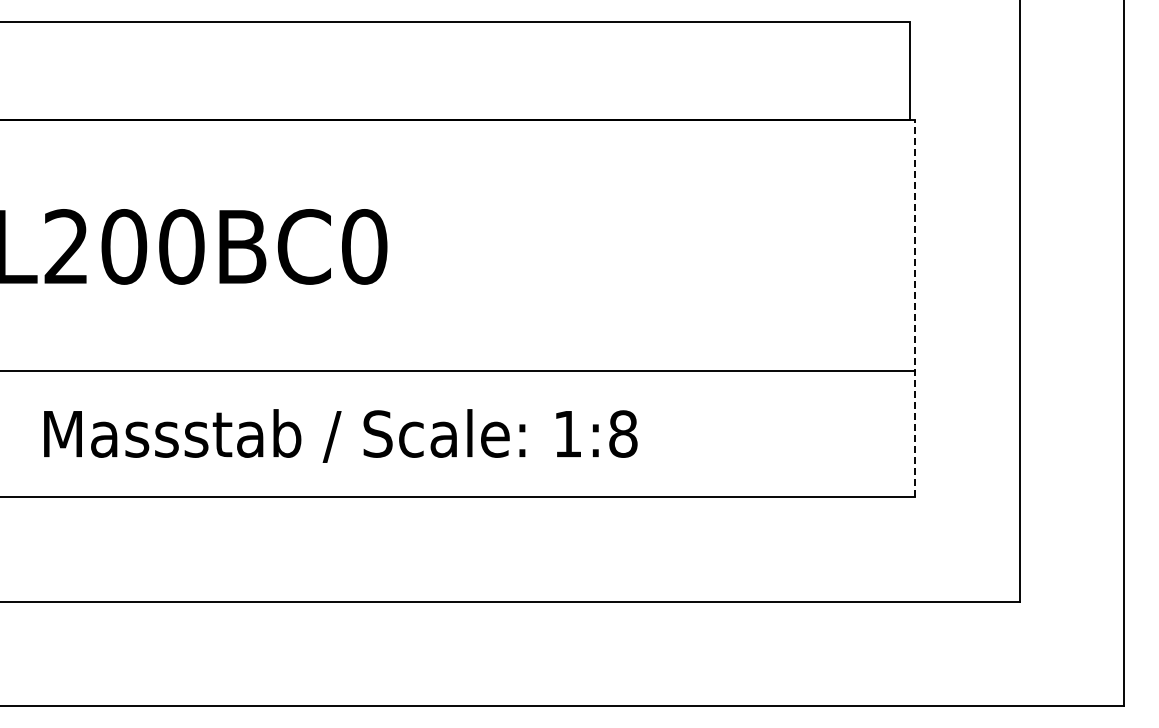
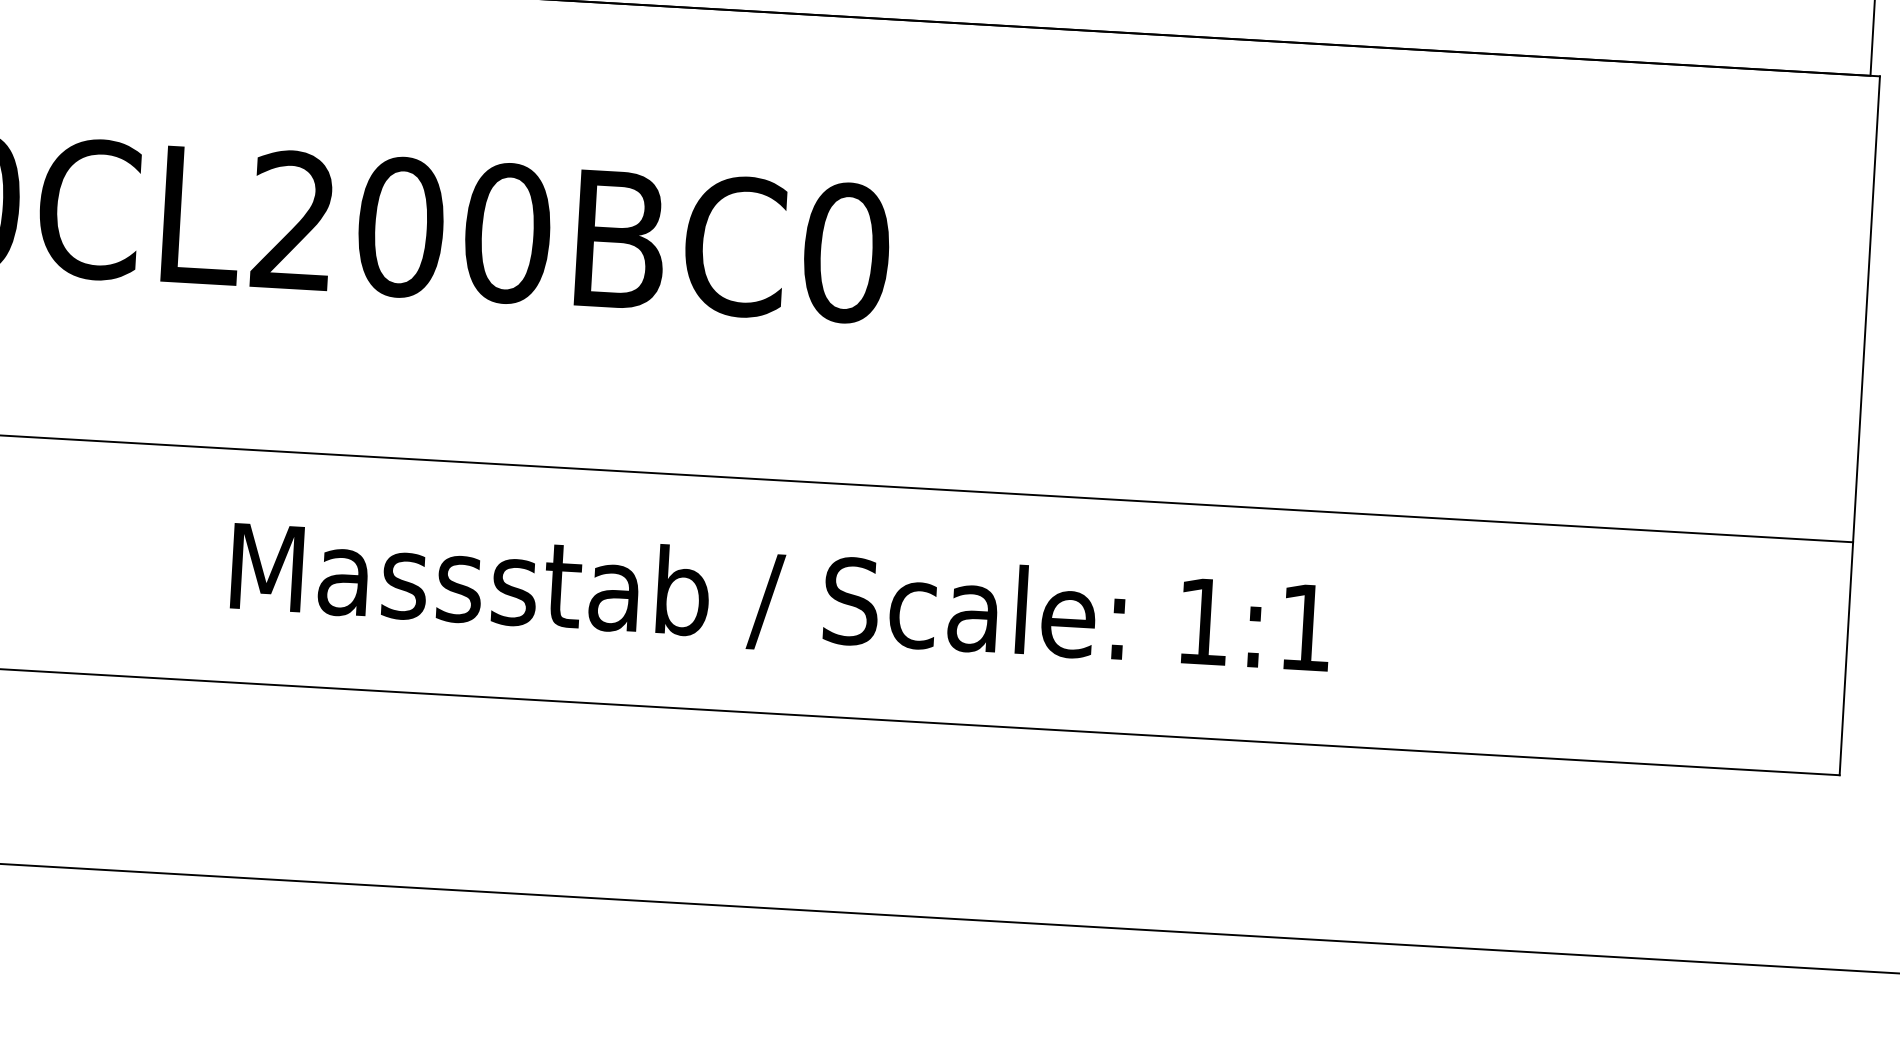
line: (914, 307) -> (1859, 424), dashed -> solid
text: (623, 433) -> (1306, 626), 1:8 -> 1:1

